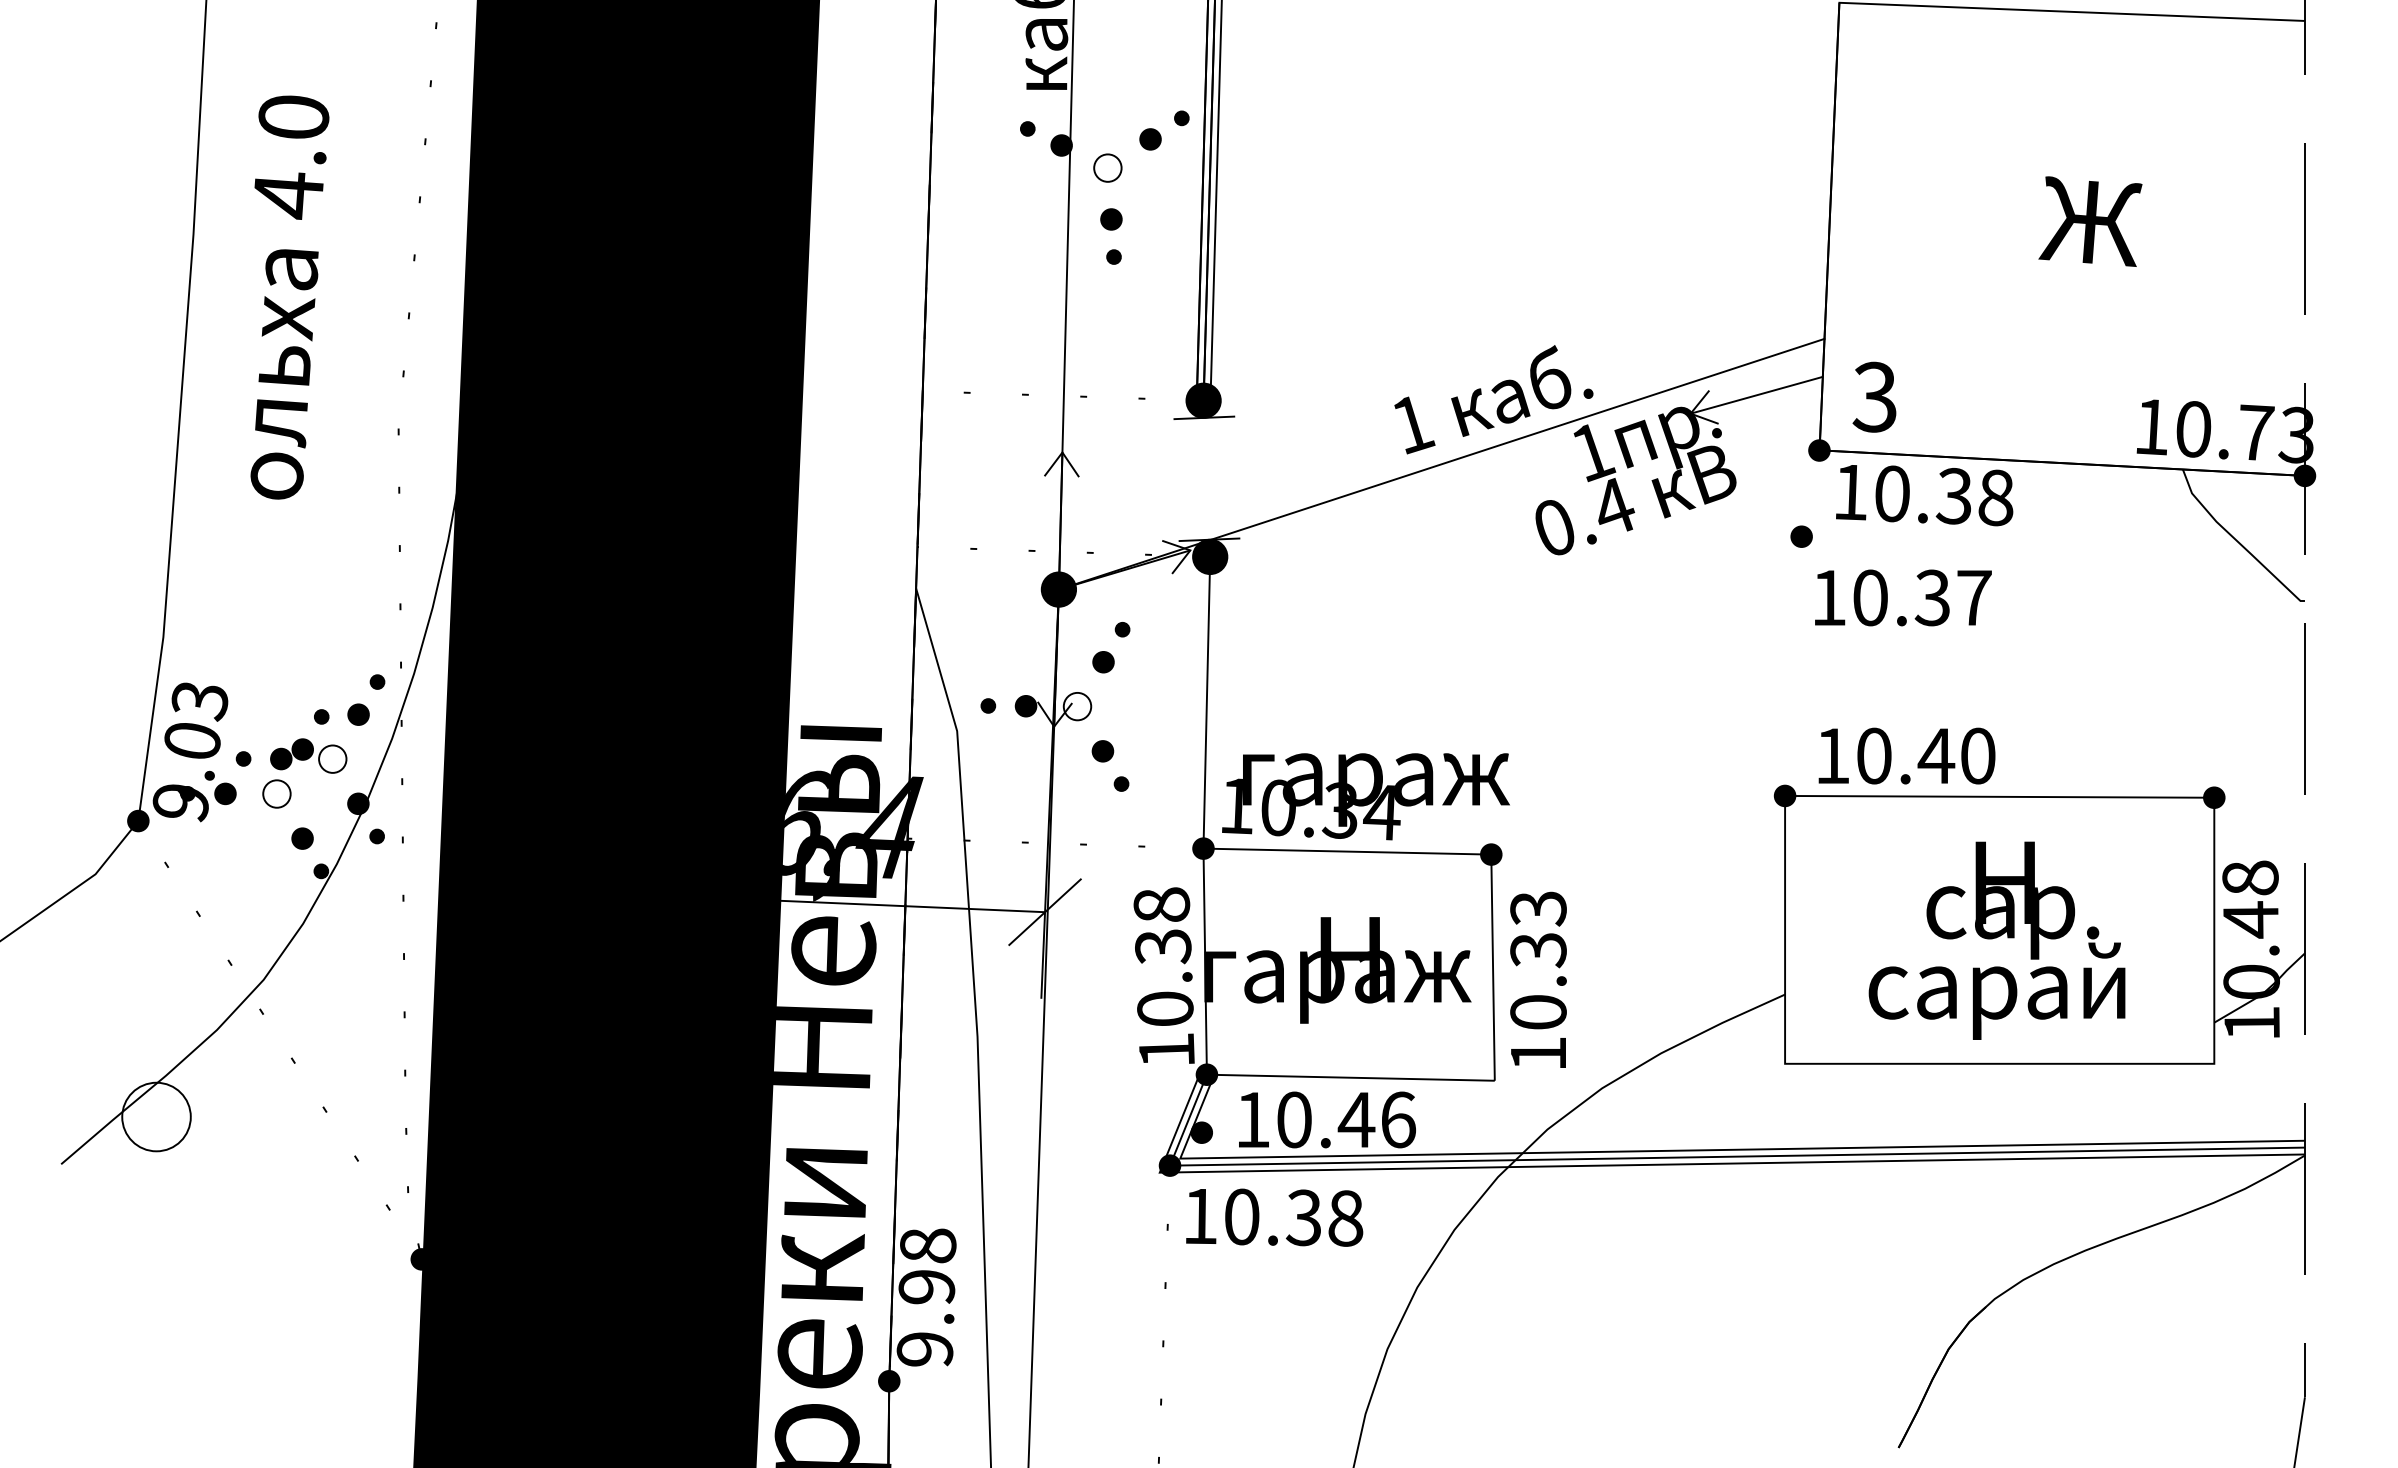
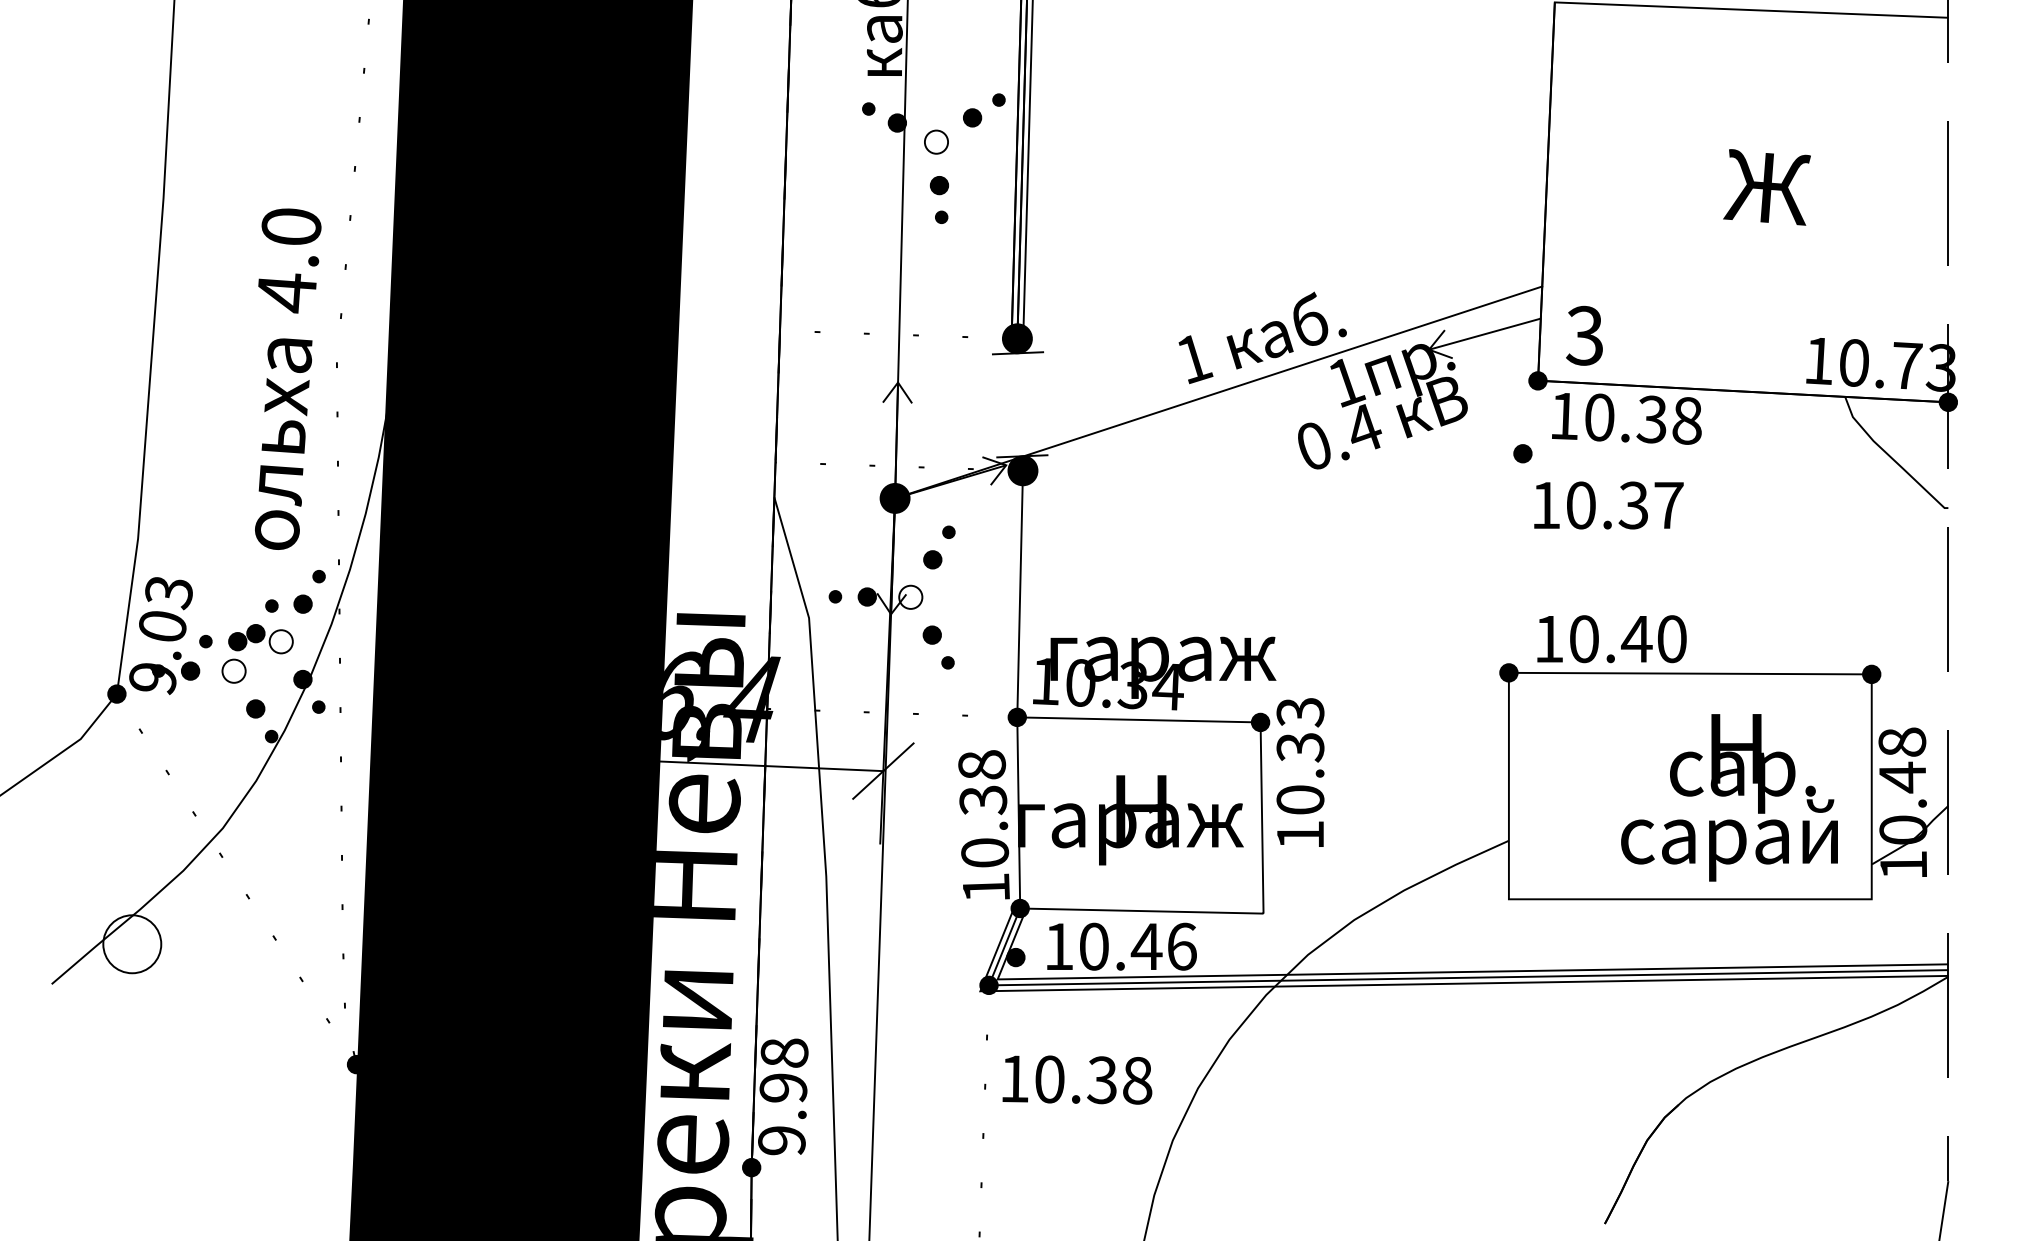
text: (289, 297) -> (287, 379), moved
text: (1996, 940) -> (1729, 797), moved
text: (1538, 979) -> (1300, 772), moved
text: (1274, 1217) -> (1077, 1079), moved

